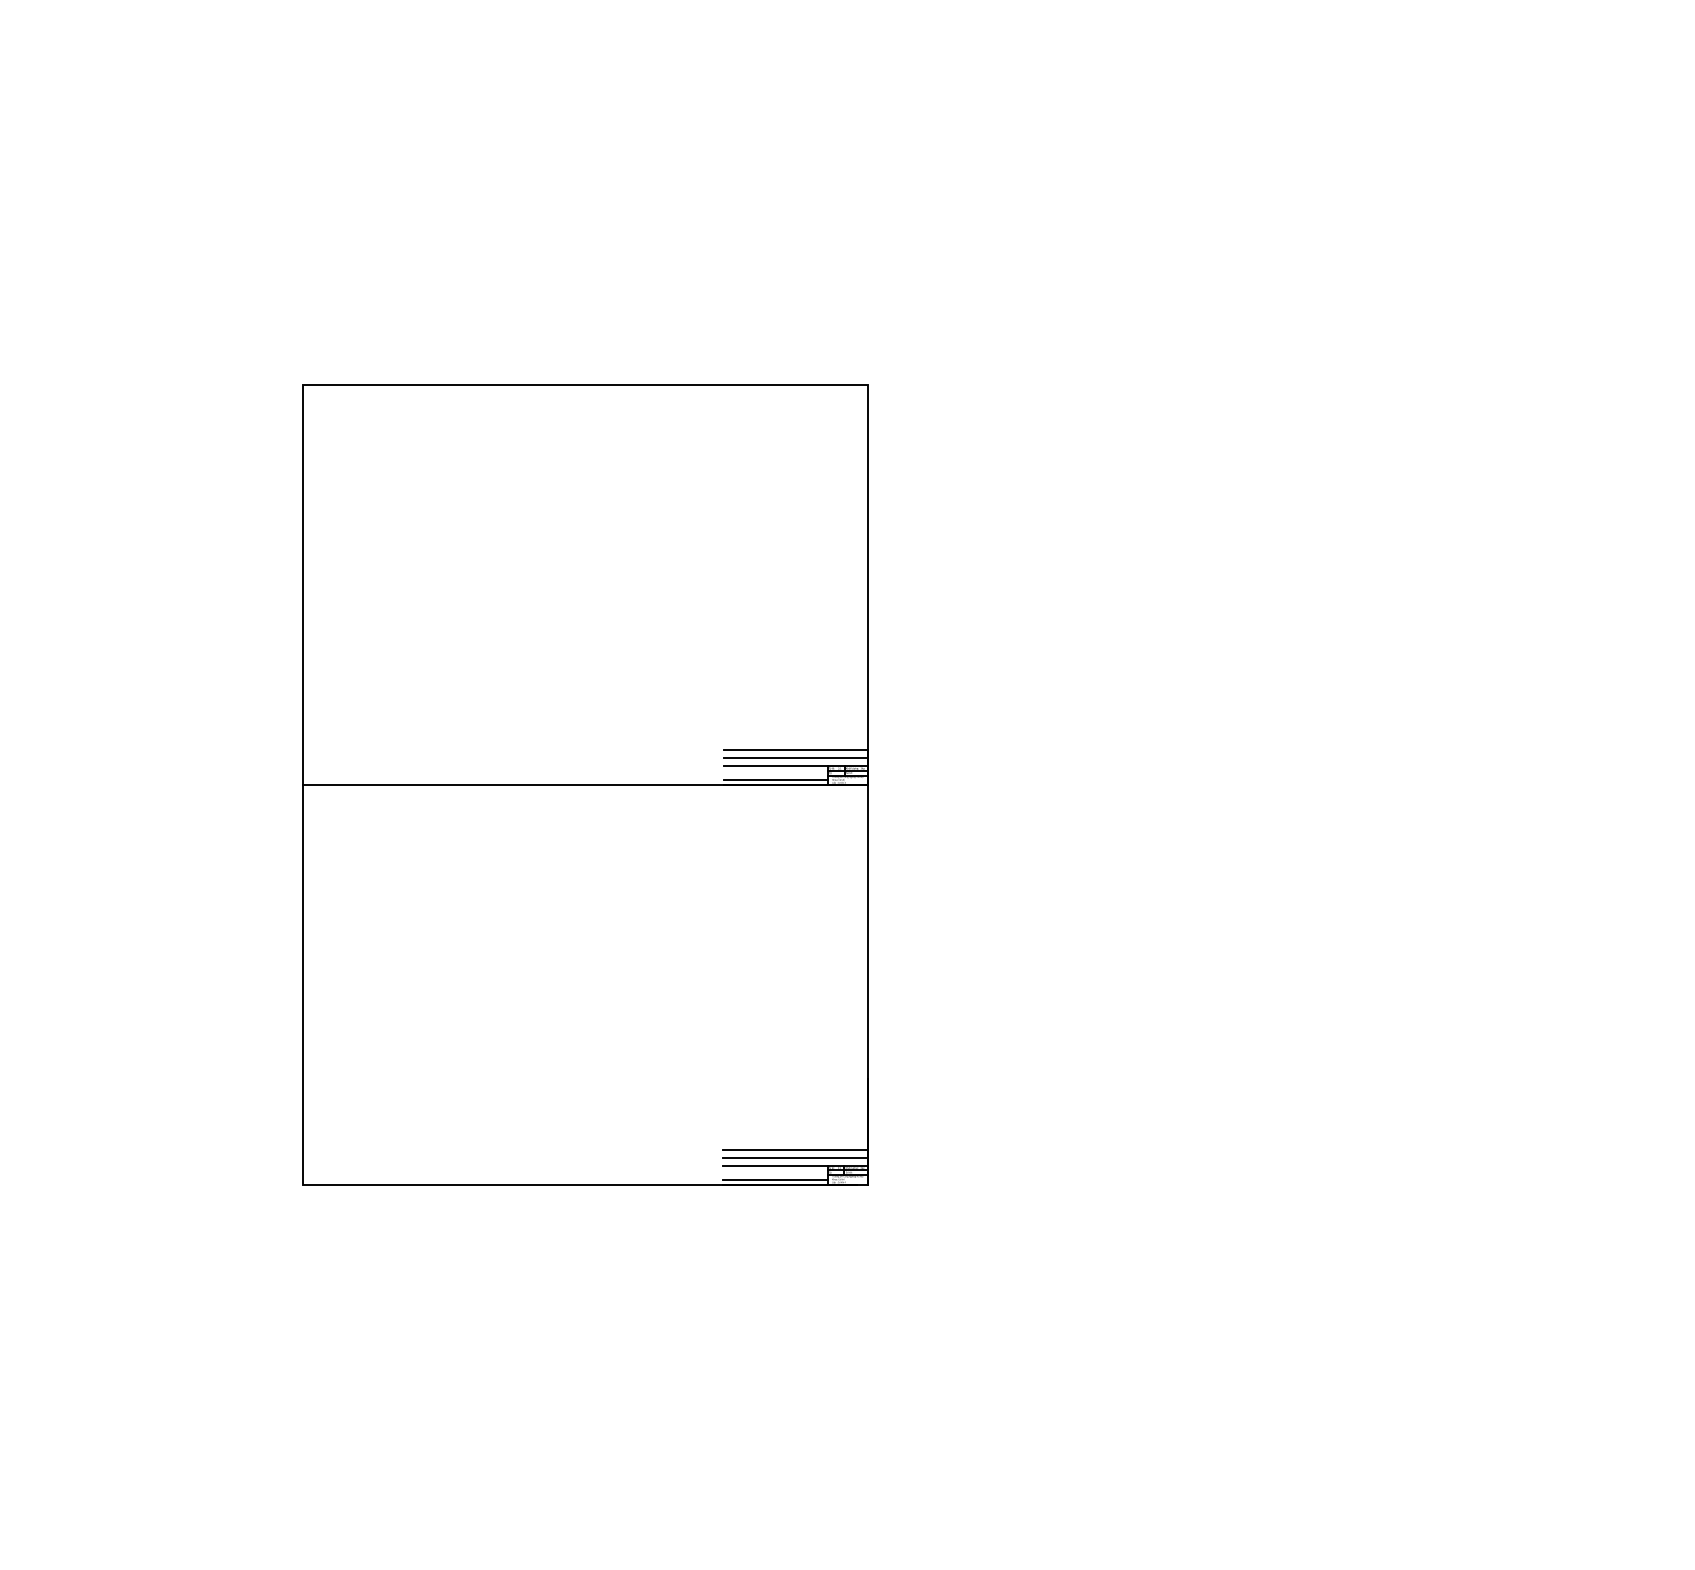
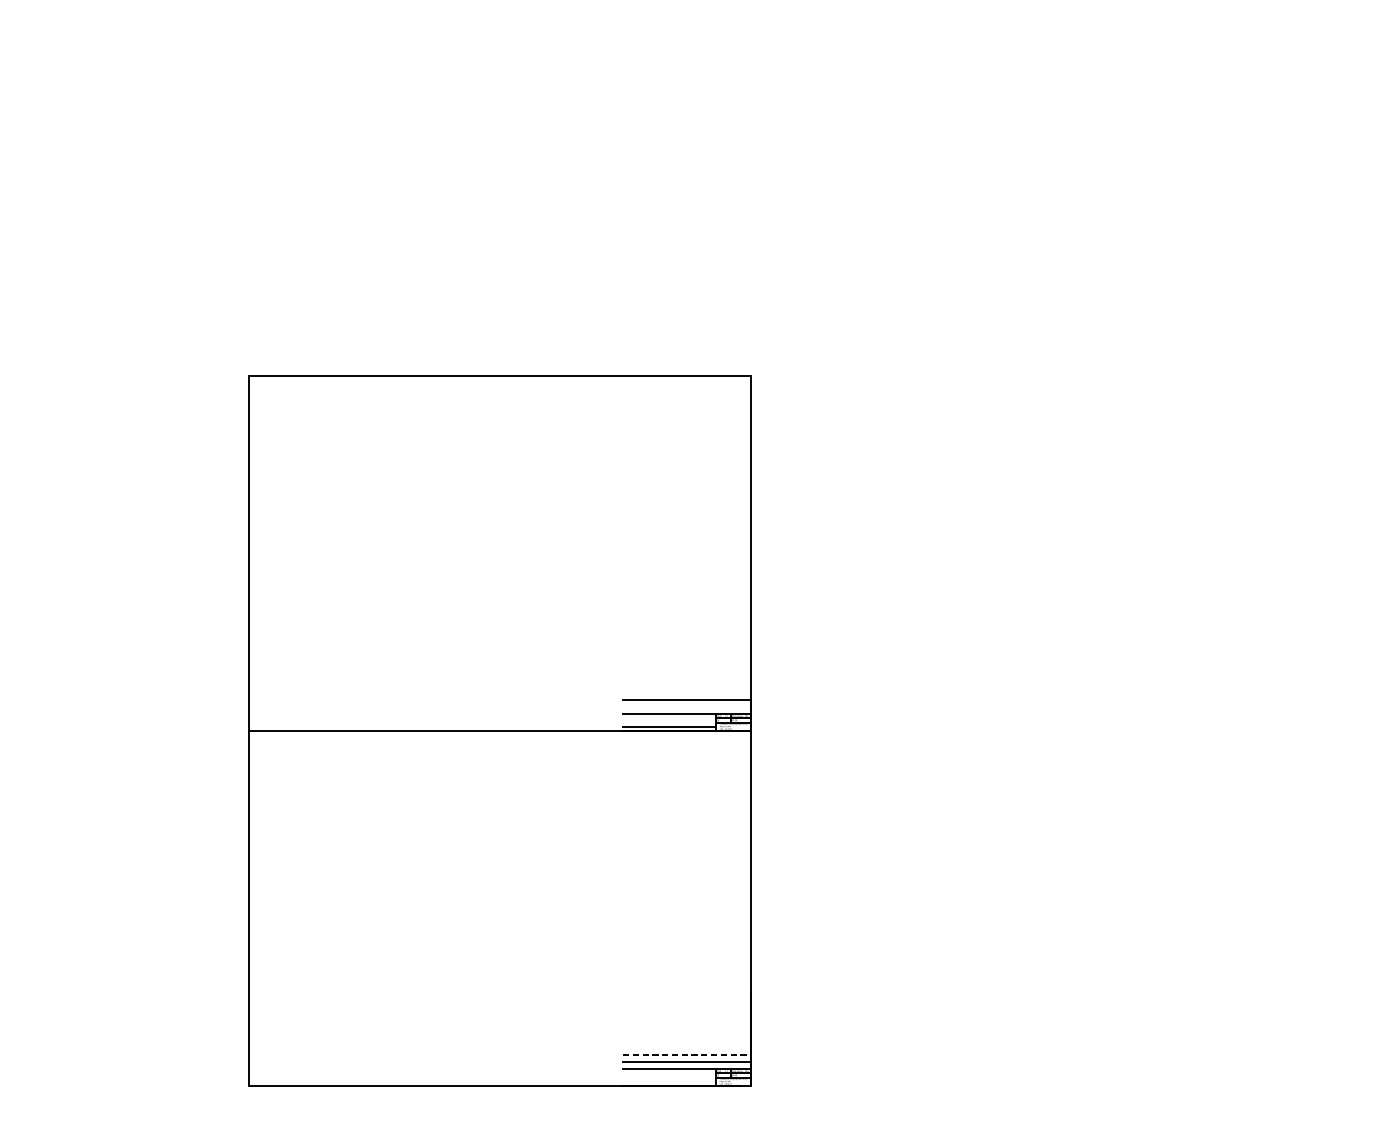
line: (795, 758) -> (687, 707), removed
line: (796, 1149) -> (688, 1054), solid -> dashed
line: (775, 1179) -> (669, 1081), removed

